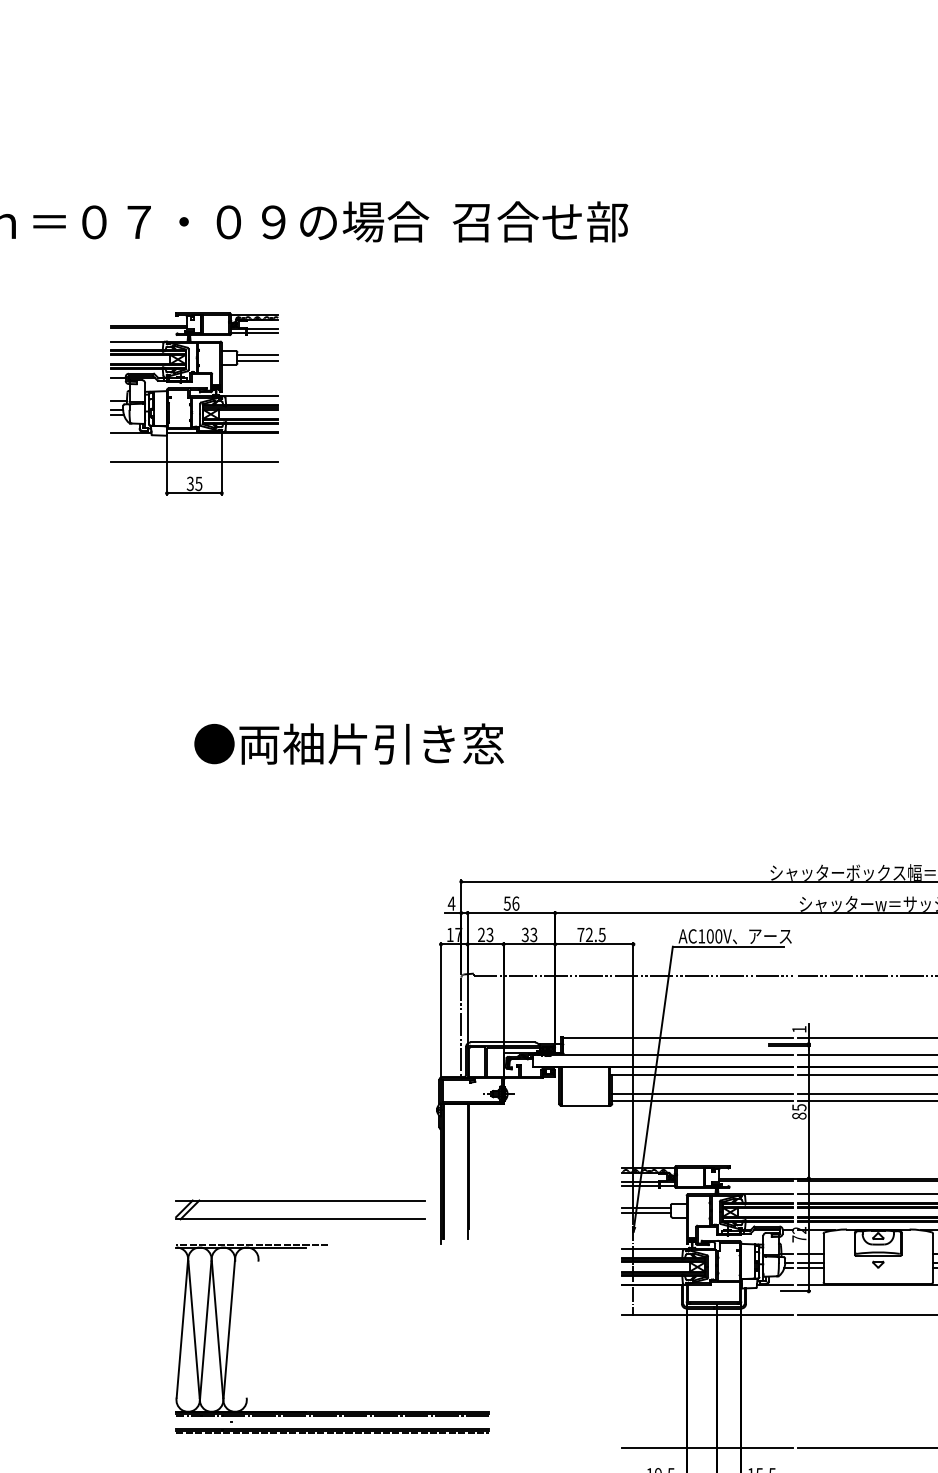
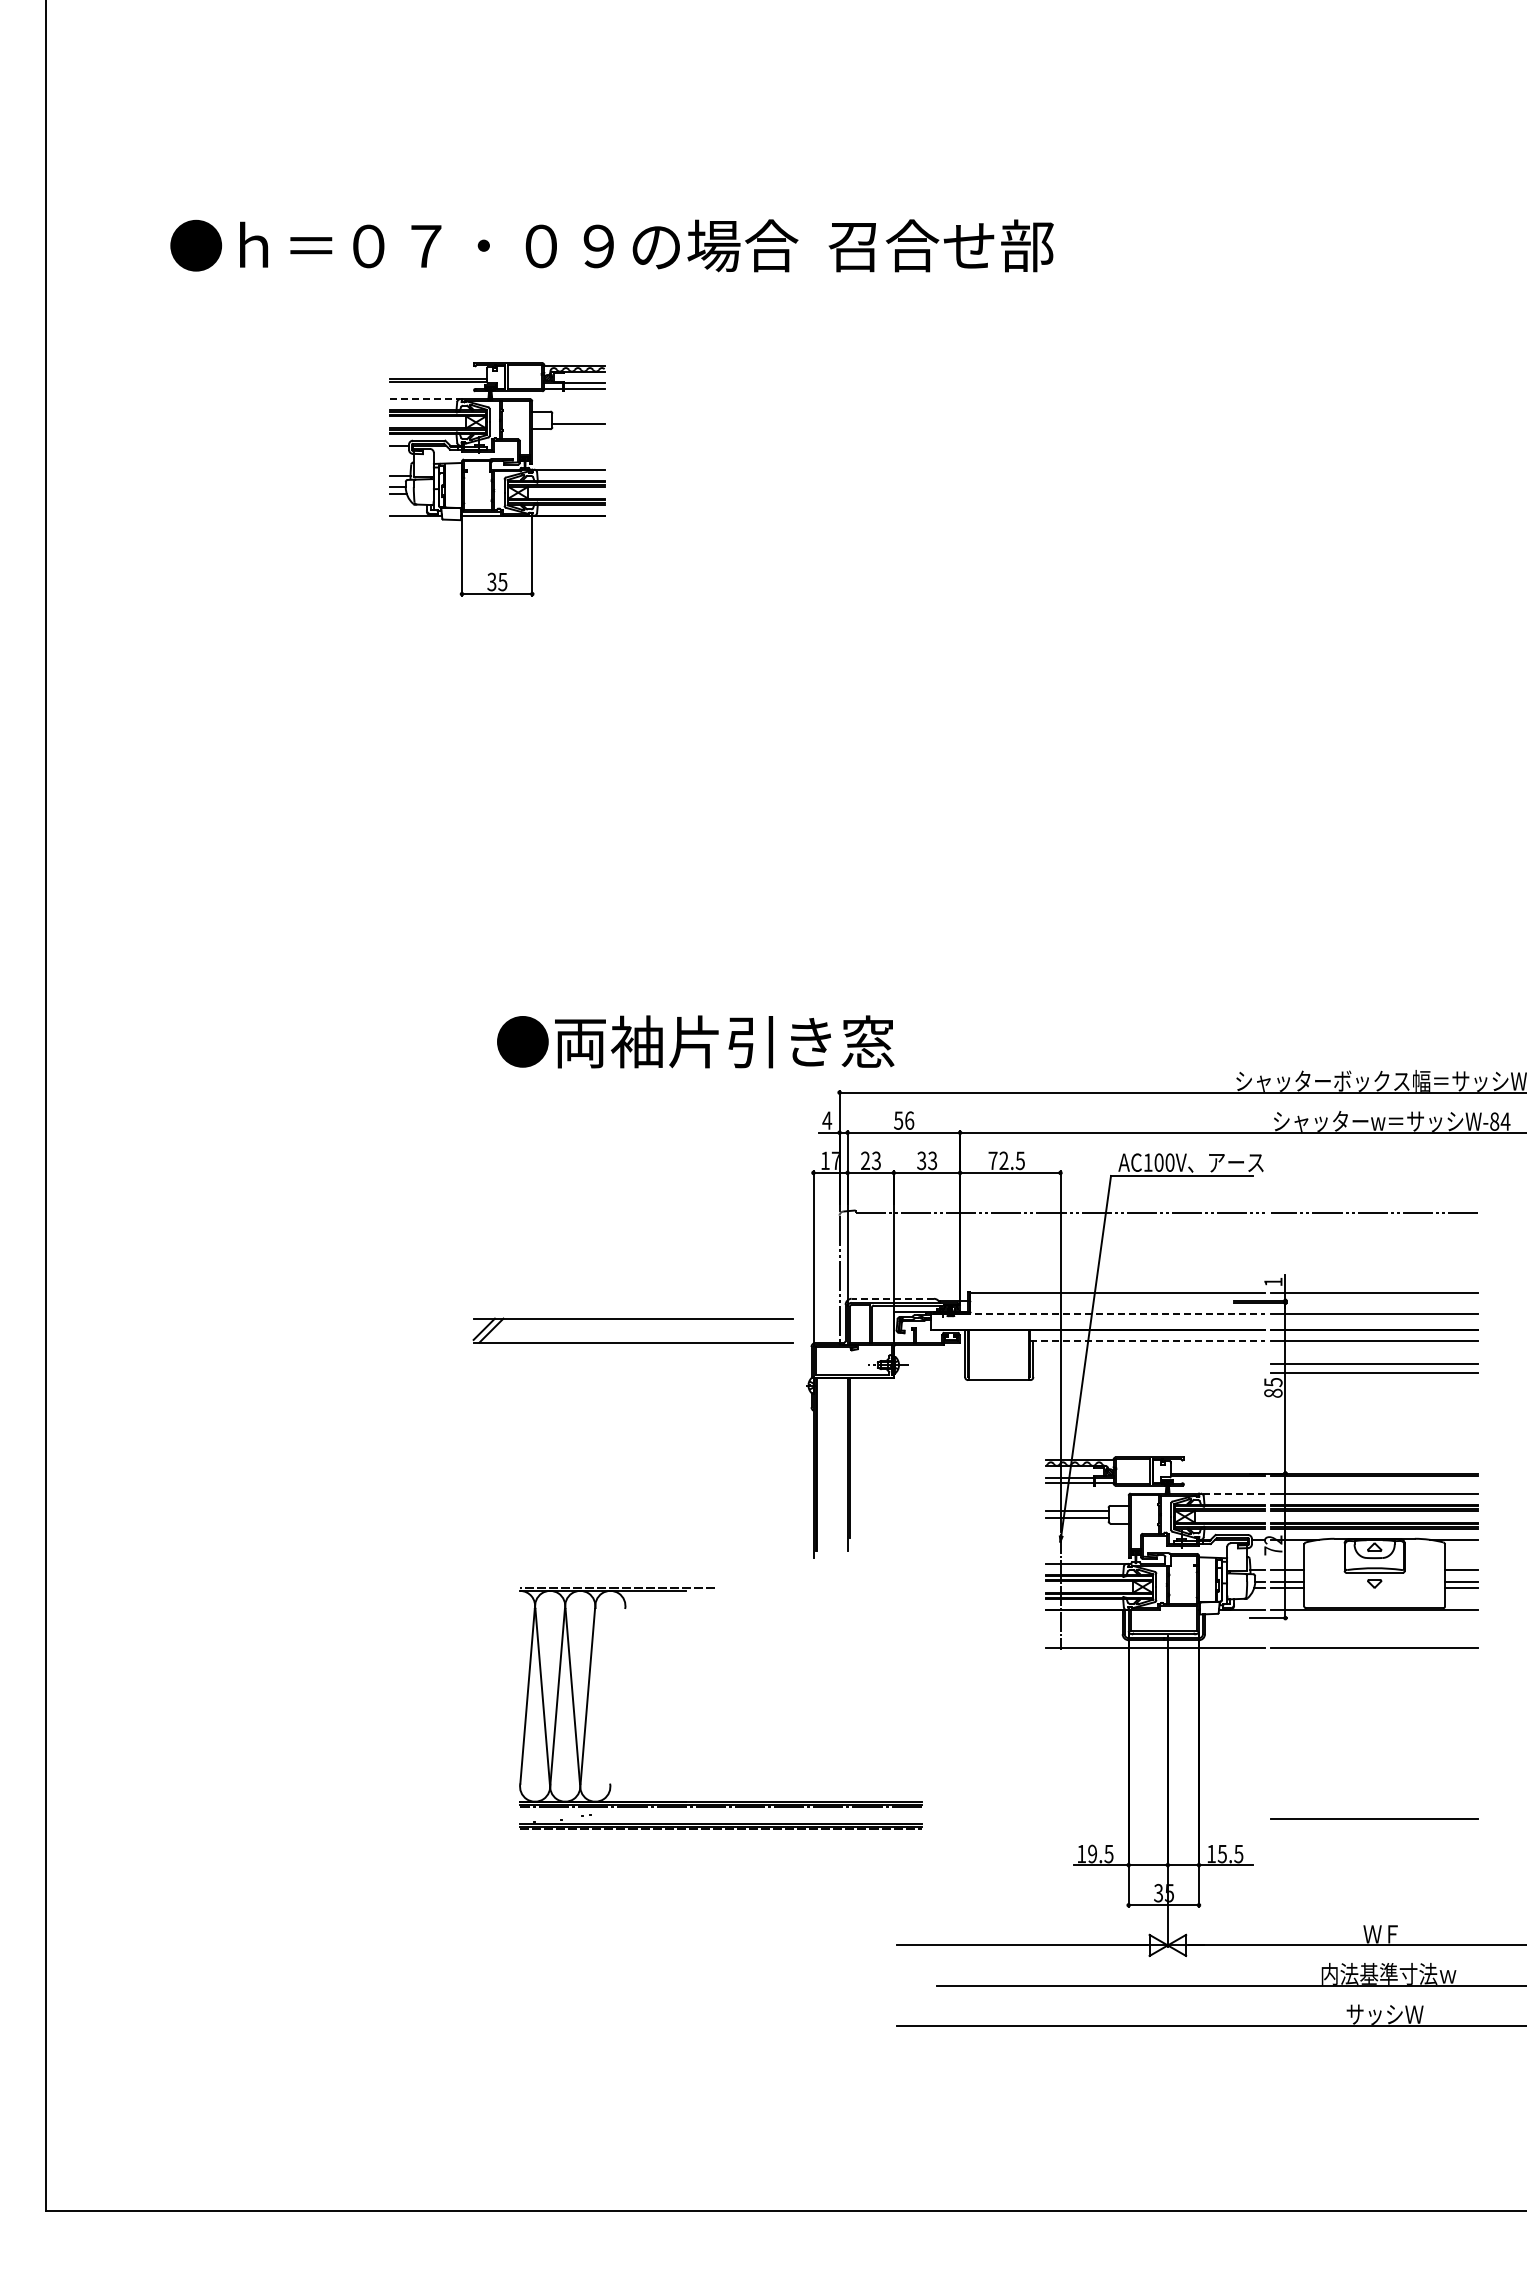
line: (138, 341) -> (425, 399), solid -> dashed
line: (257, 355) -> (578, 417), removed
line: (193, 461) -> (496, 553), removed
text: (349, 743) -> (695, 1041), moved
line: (502, 1042) -> (892, 1298), solid -> dashed
line: (663, 1054) -> (1098, 1314), solid -> dashed
line: (702, 1074) -> (1148, 1340), solid -> dashed
line: (702, 1093) -> (1149, 1364), removed
line: (702, 1100) -> (1149, 1373), removed
line: (767, 1194) -> (1232, 1493), solid -> dashed
part: (299, 1201) -> (632, 1319), moved
part: (332, 1411) -> (720, 1801), moved
line: (707, 1447) -> (1155, 1818), removed

